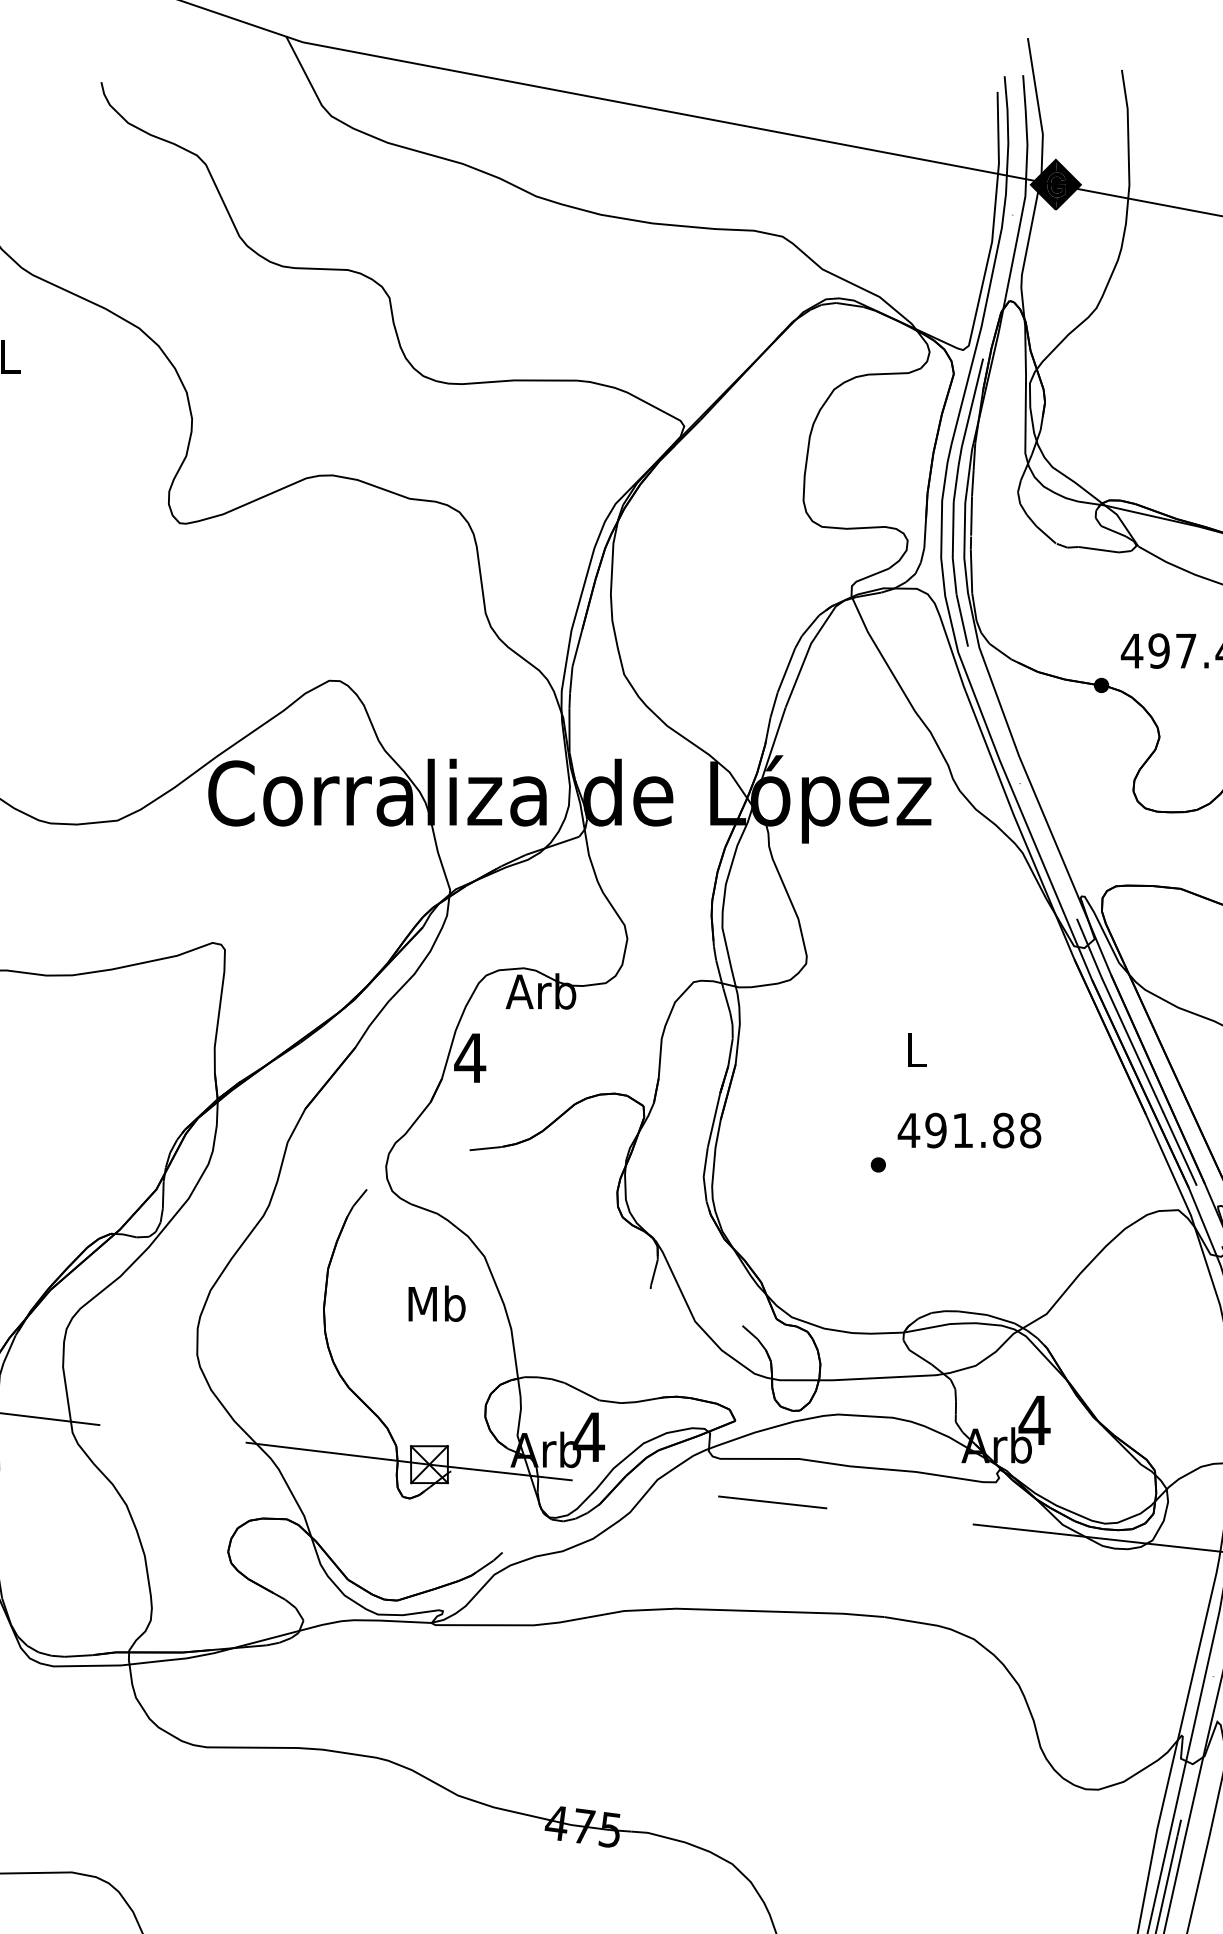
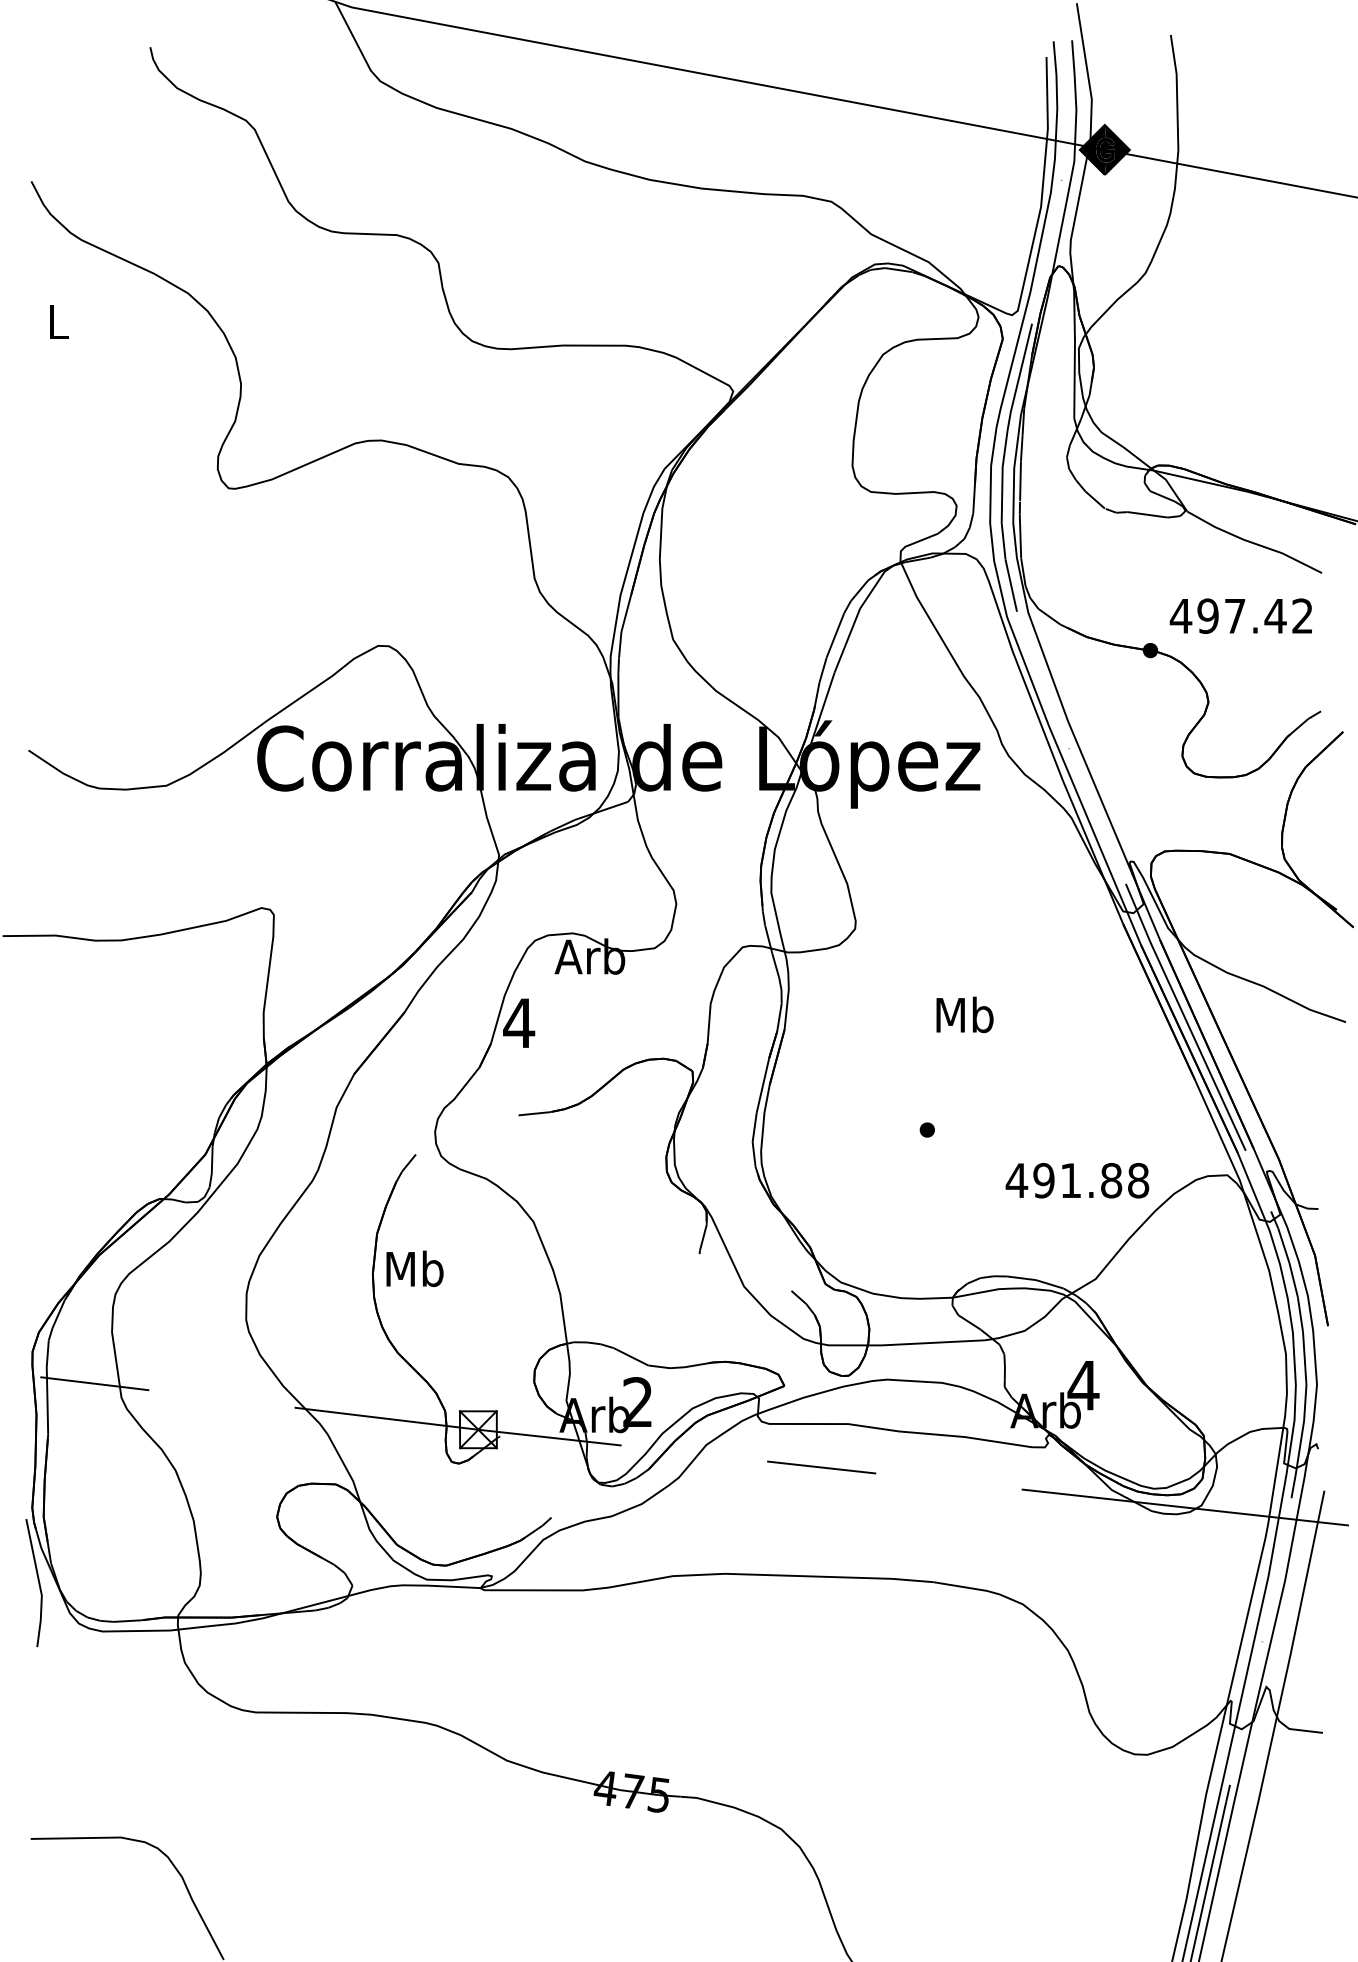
text: (915, 1049) -> (964, 1014), L -> Mb
text: (969, 1130) -> (1077, 1180), moved
text: (436, 1303) -> (414, 1268), moved
text: (588, 1436) -> (637, 1401), 4 -> 2

